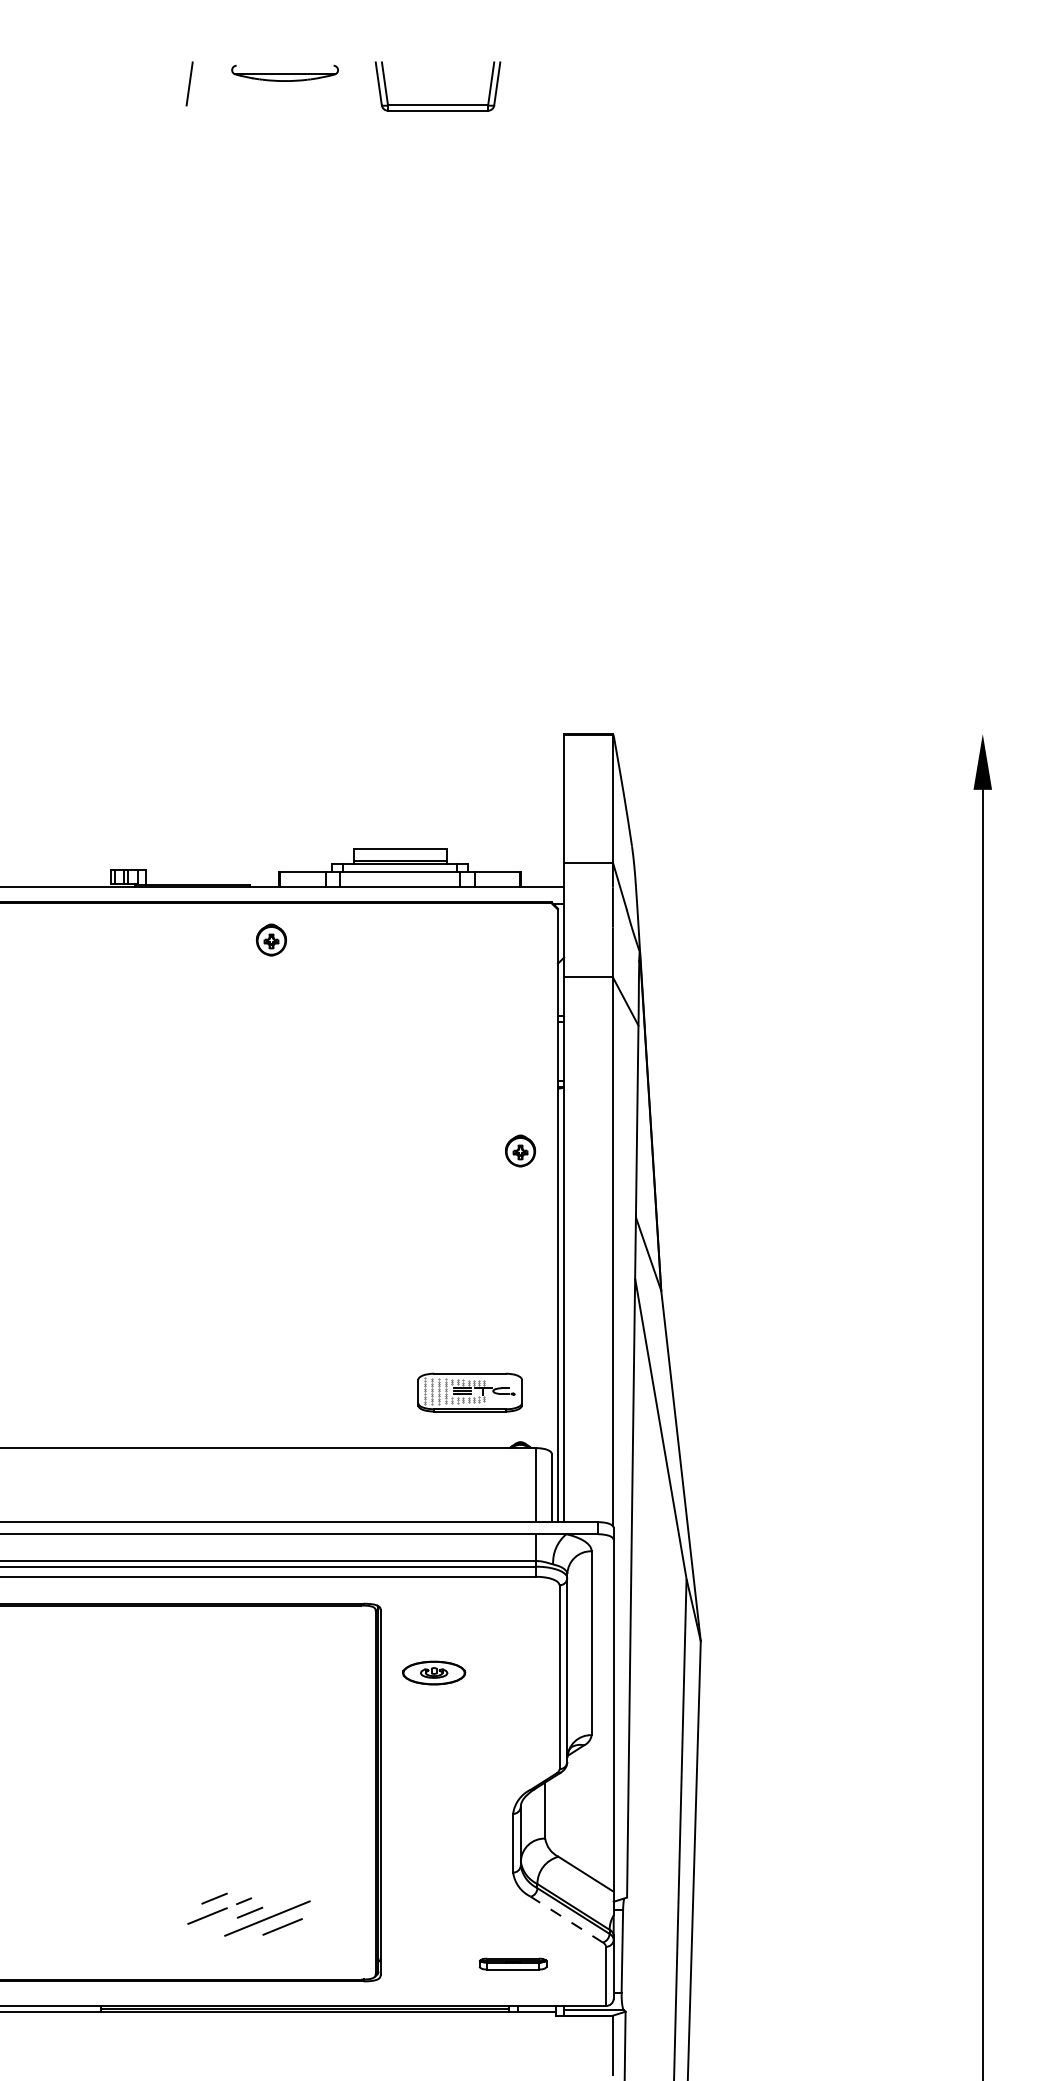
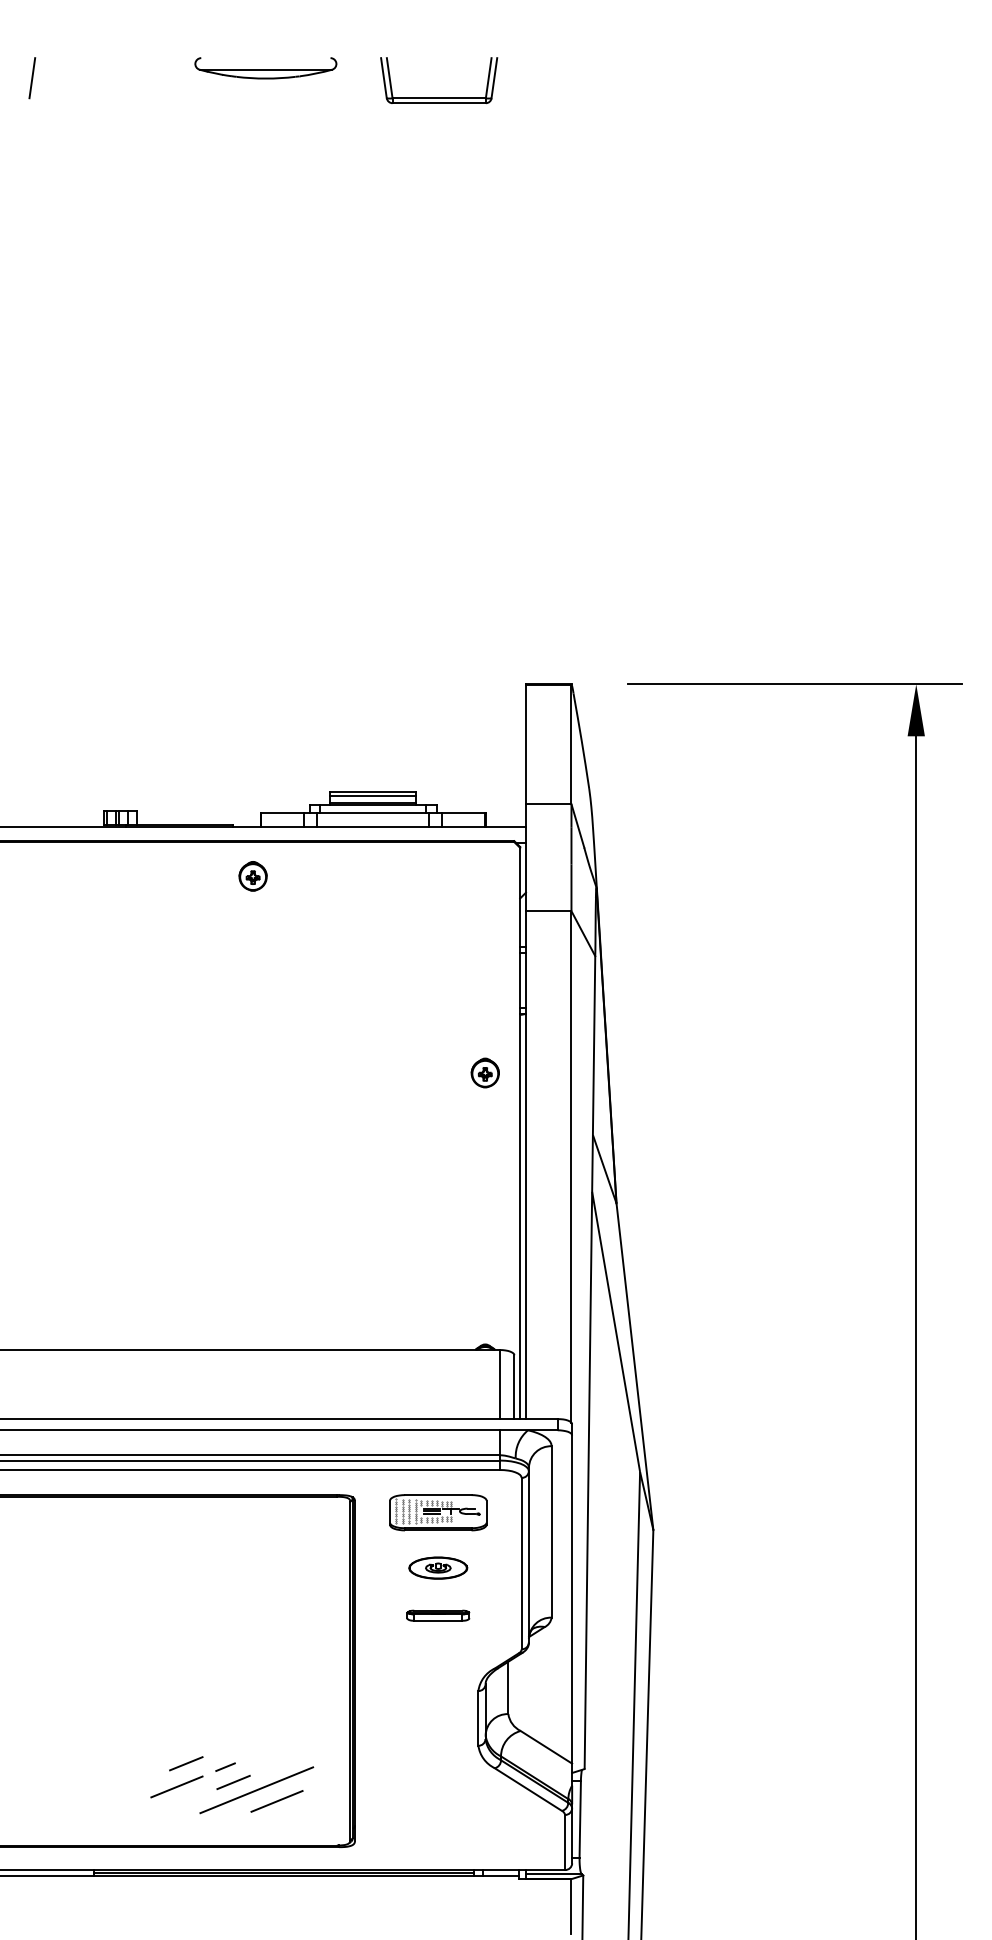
part: (284, 73) -> (265, 68), size x1.43
line: (189, 83) -> (32, 77), moved
part: (437, 104) -> (438, 97), moved
line: (852, 734) -> (794, 684), added
line: (399, 853) -> (372, 795), added
part: (469, 1392) -> (437, 1512), moved
part: (434, 1672) -> (438, 1567), moved
part: (248, 1914) -> (231, 1784), size x1.43
line: (566, 1919) -> (528, 1789), dashed -> solid
part: (512, 1963) -> (437, 1615), moved

